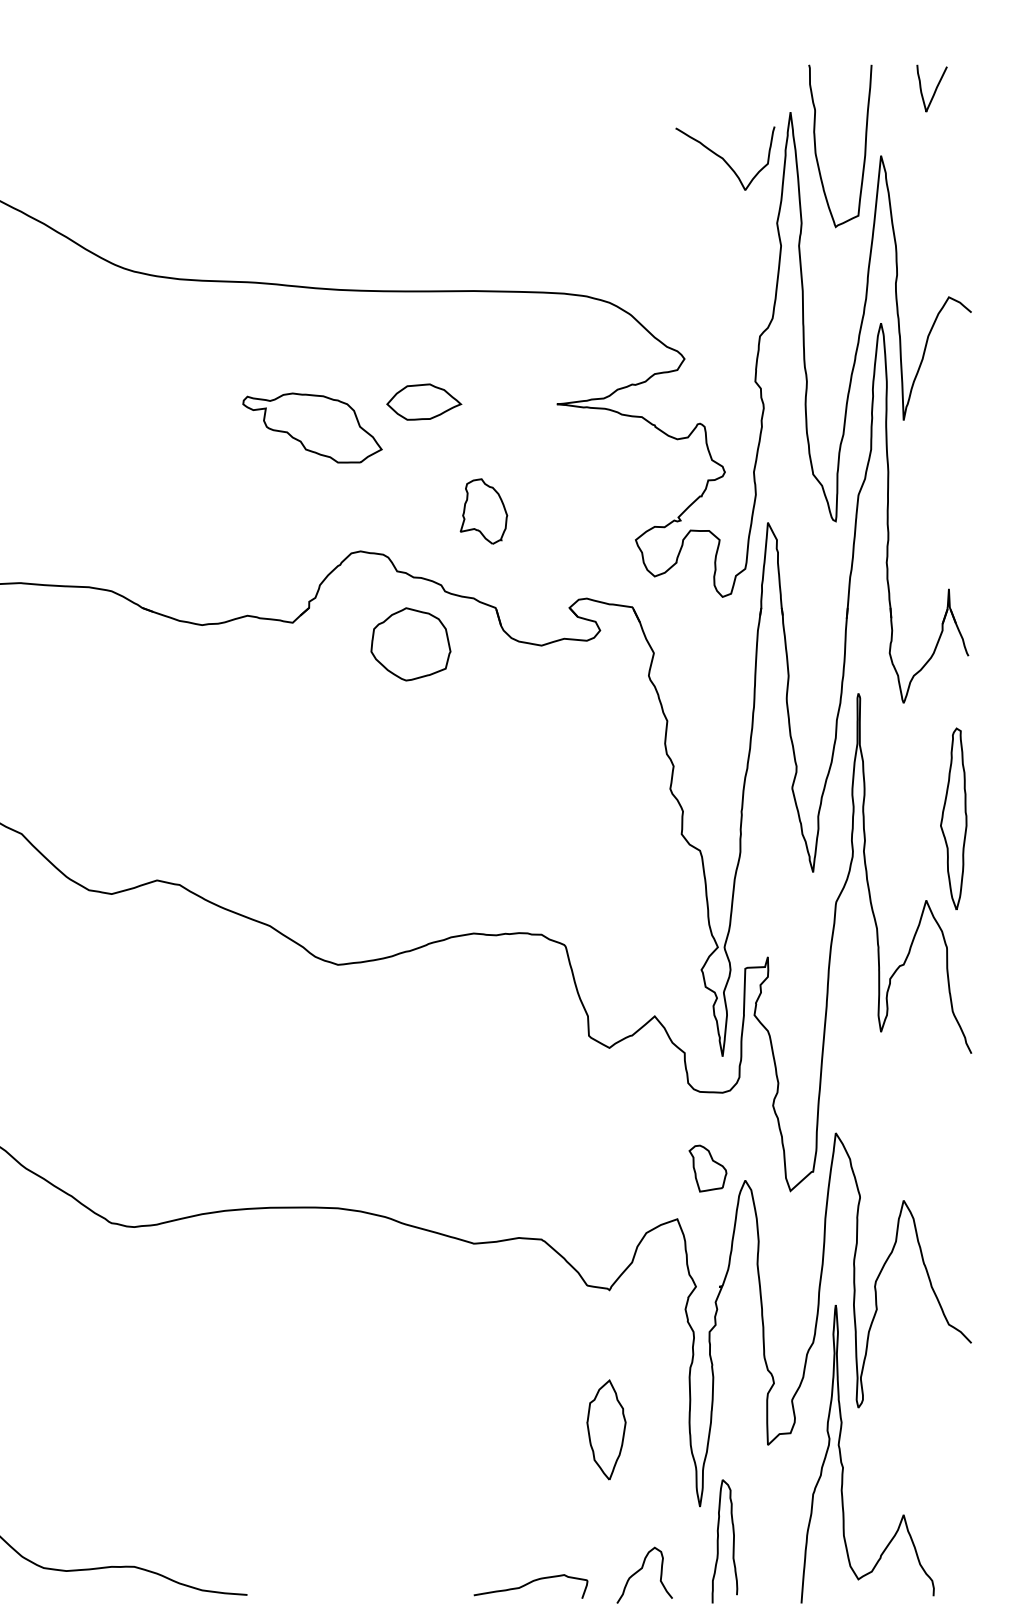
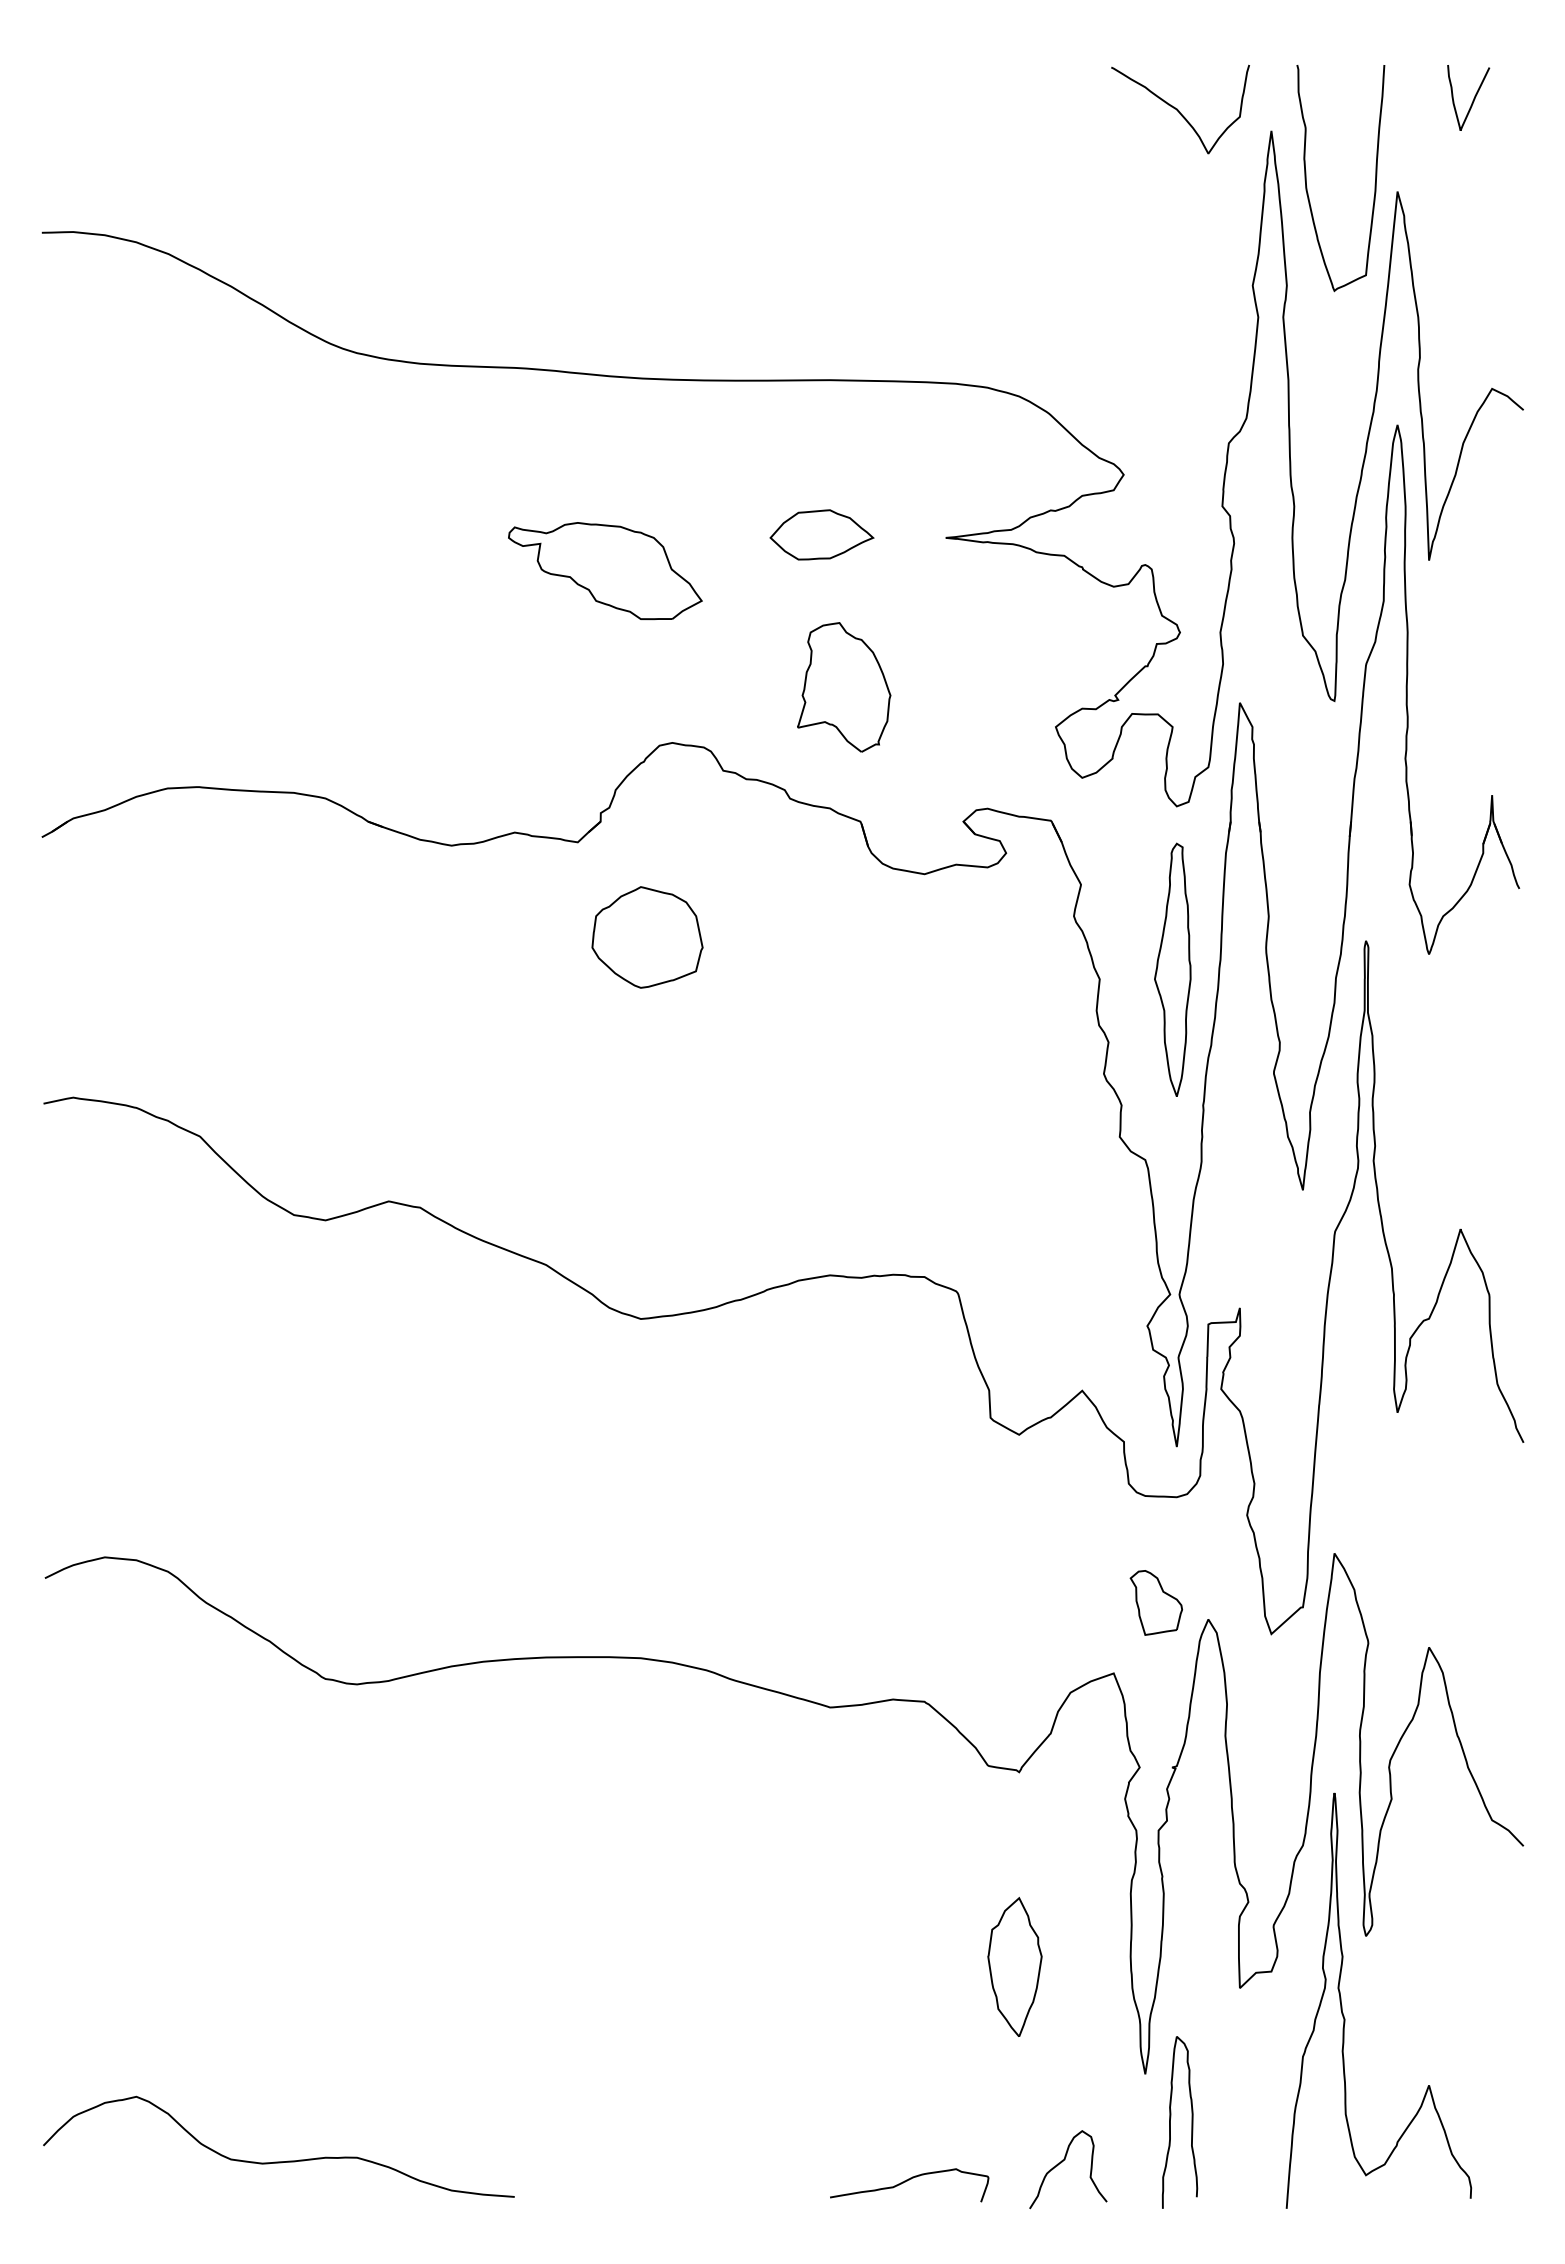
curve: (724, 159) -> (1179, 110), moved
part: (423, 401) -> (821, 534), moved
part: (484, 511) -> (844, 687), size x1.43
part: (410, 644) -> (647, 937), moved
part: (953, 818) -> (1172, 969), moved

